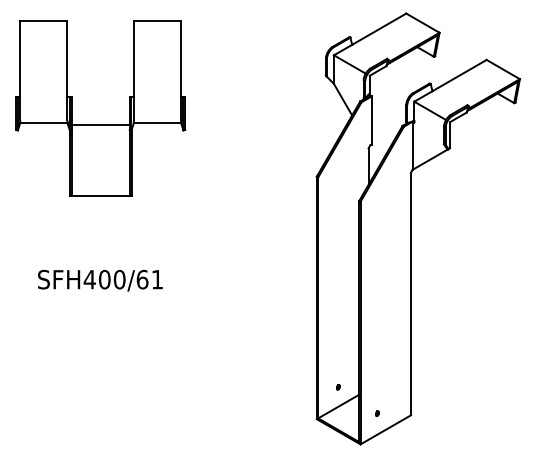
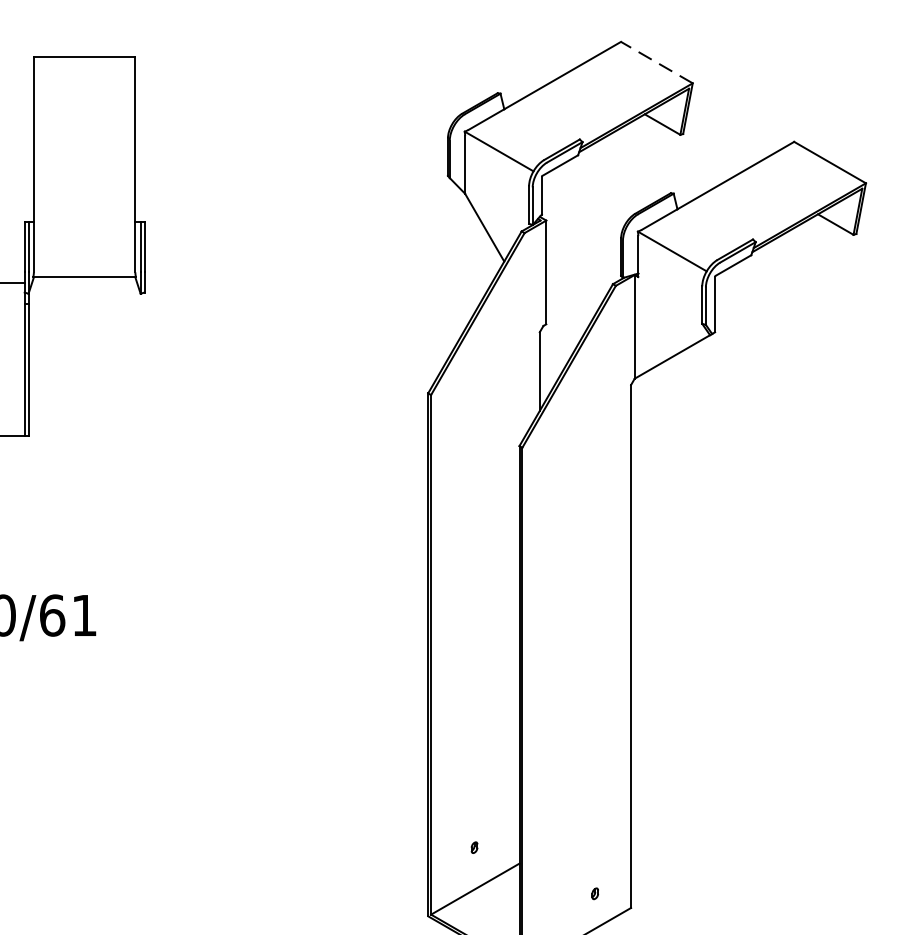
line: (422, 22) -> (655, 61), solid -> dashed
part: (377, 413) -> (595, 893), moved

